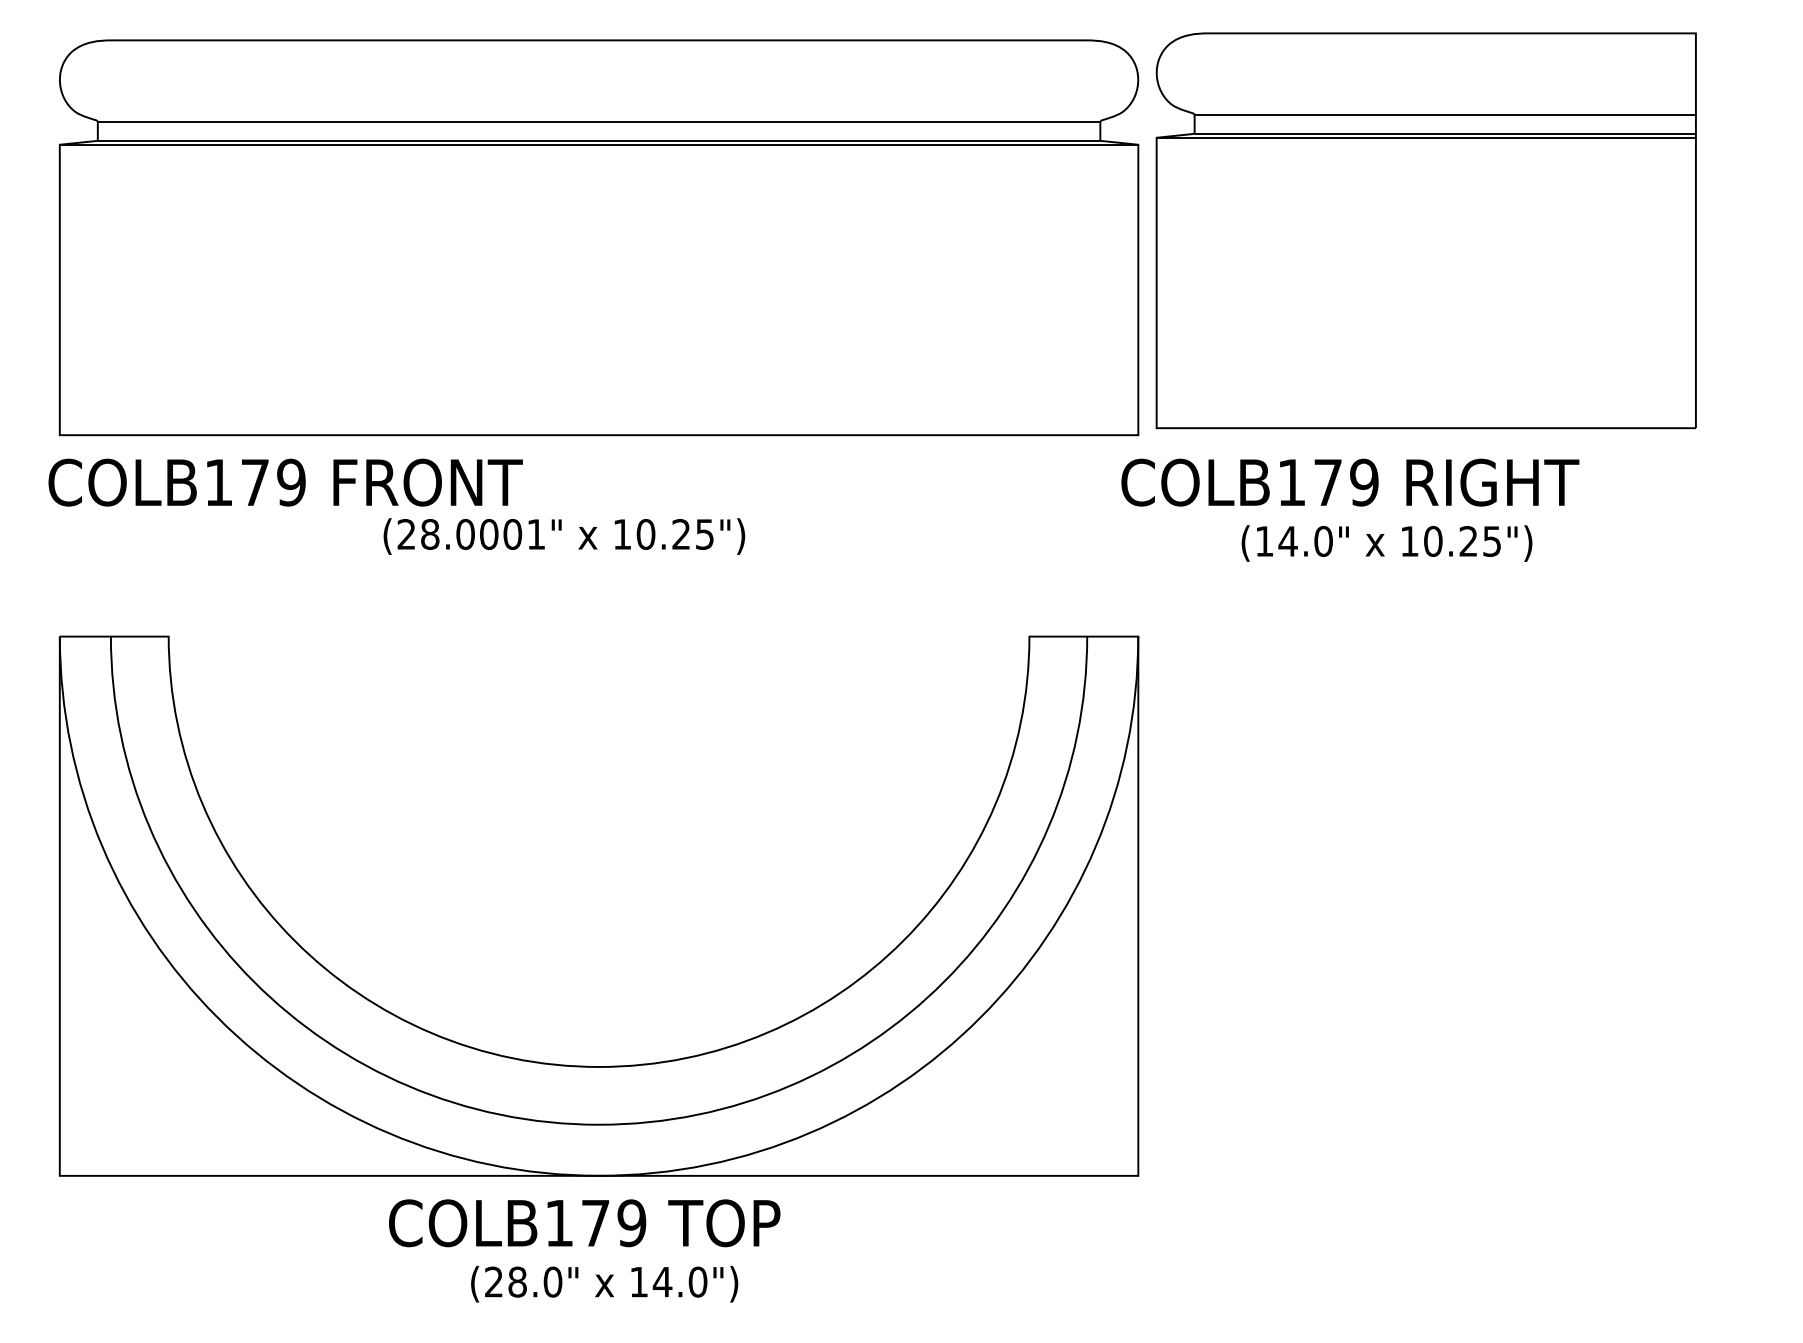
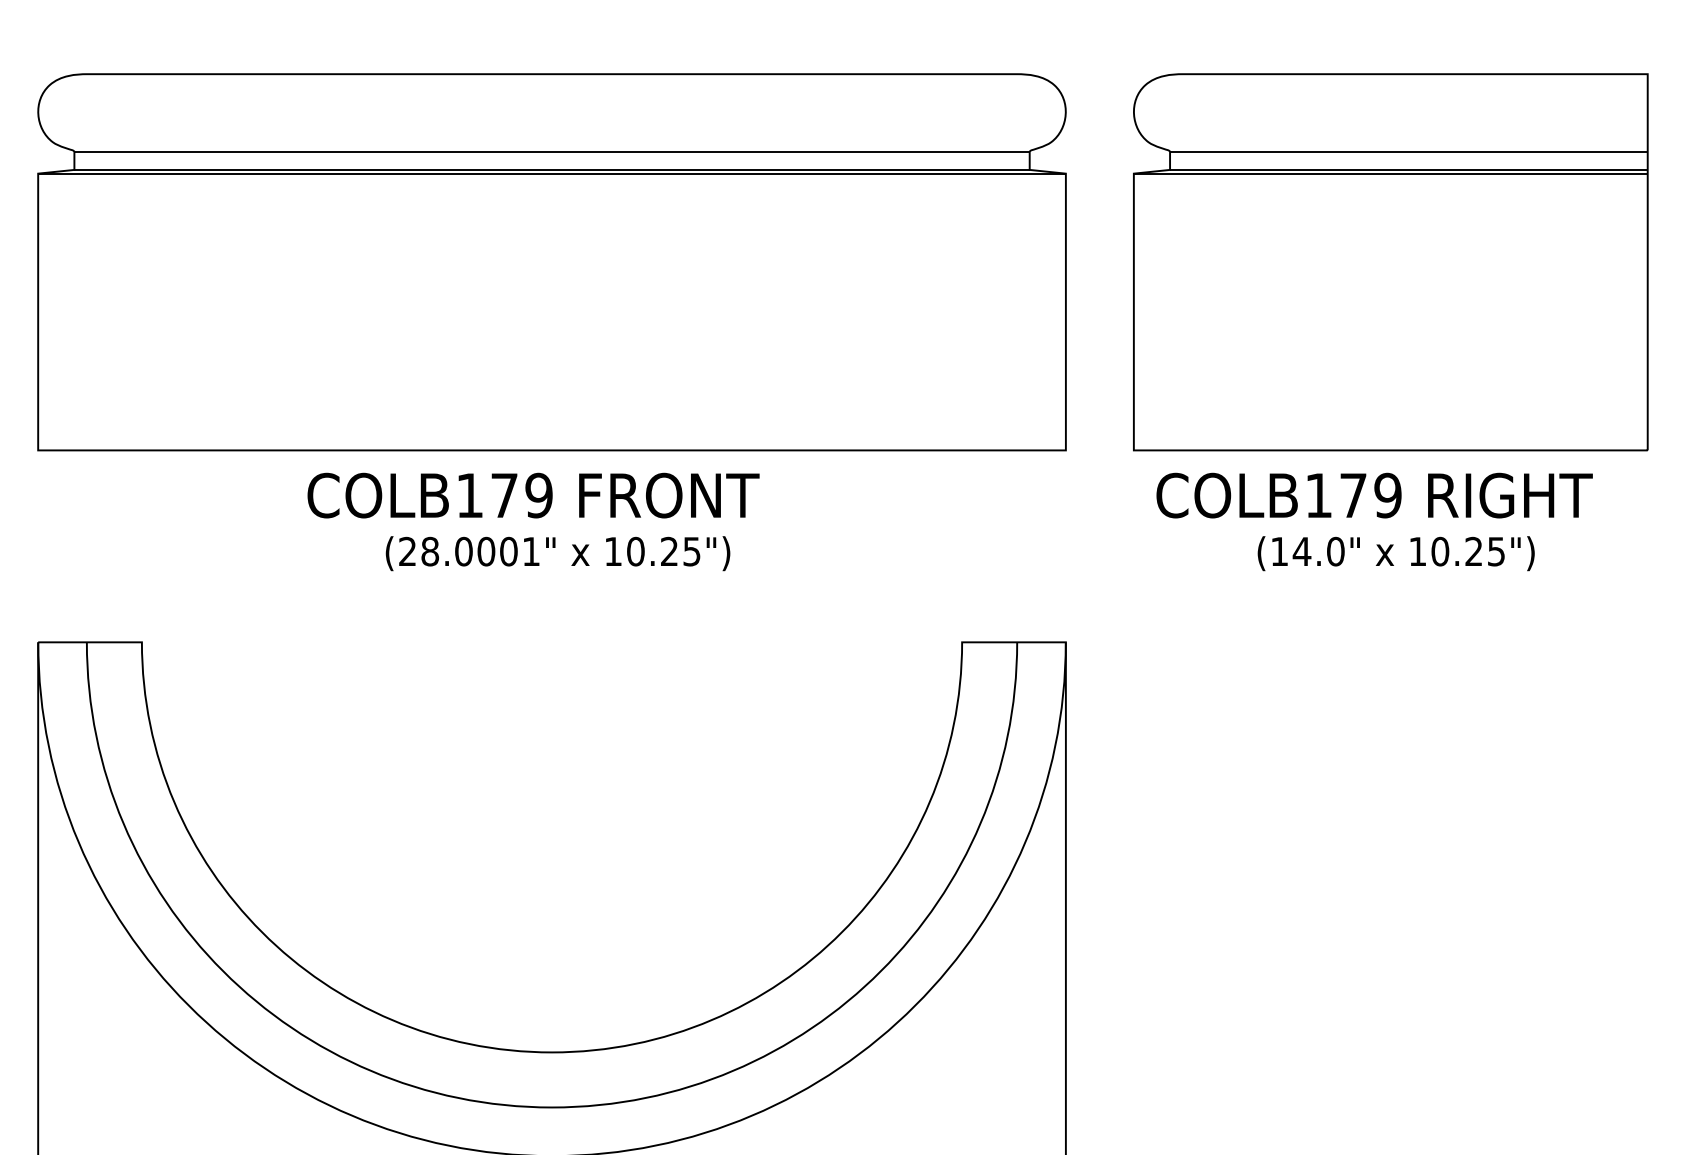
part: (1425, 230) -> (1390, 262), moved
text: (285, 482) -> (533, 495), moved
text: (1350, 482) -> (1374, 495), moved
text: (564, 536) -> (558, 553), moved
text: (1386, 543) -> (1395, 553), moved

